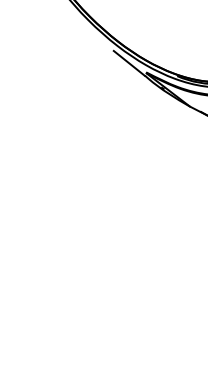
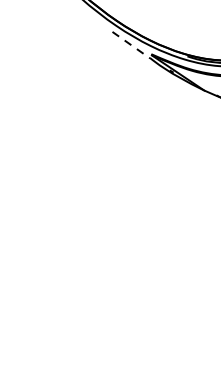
line: (129, 63) -> (131, 45), solid -> dashed

